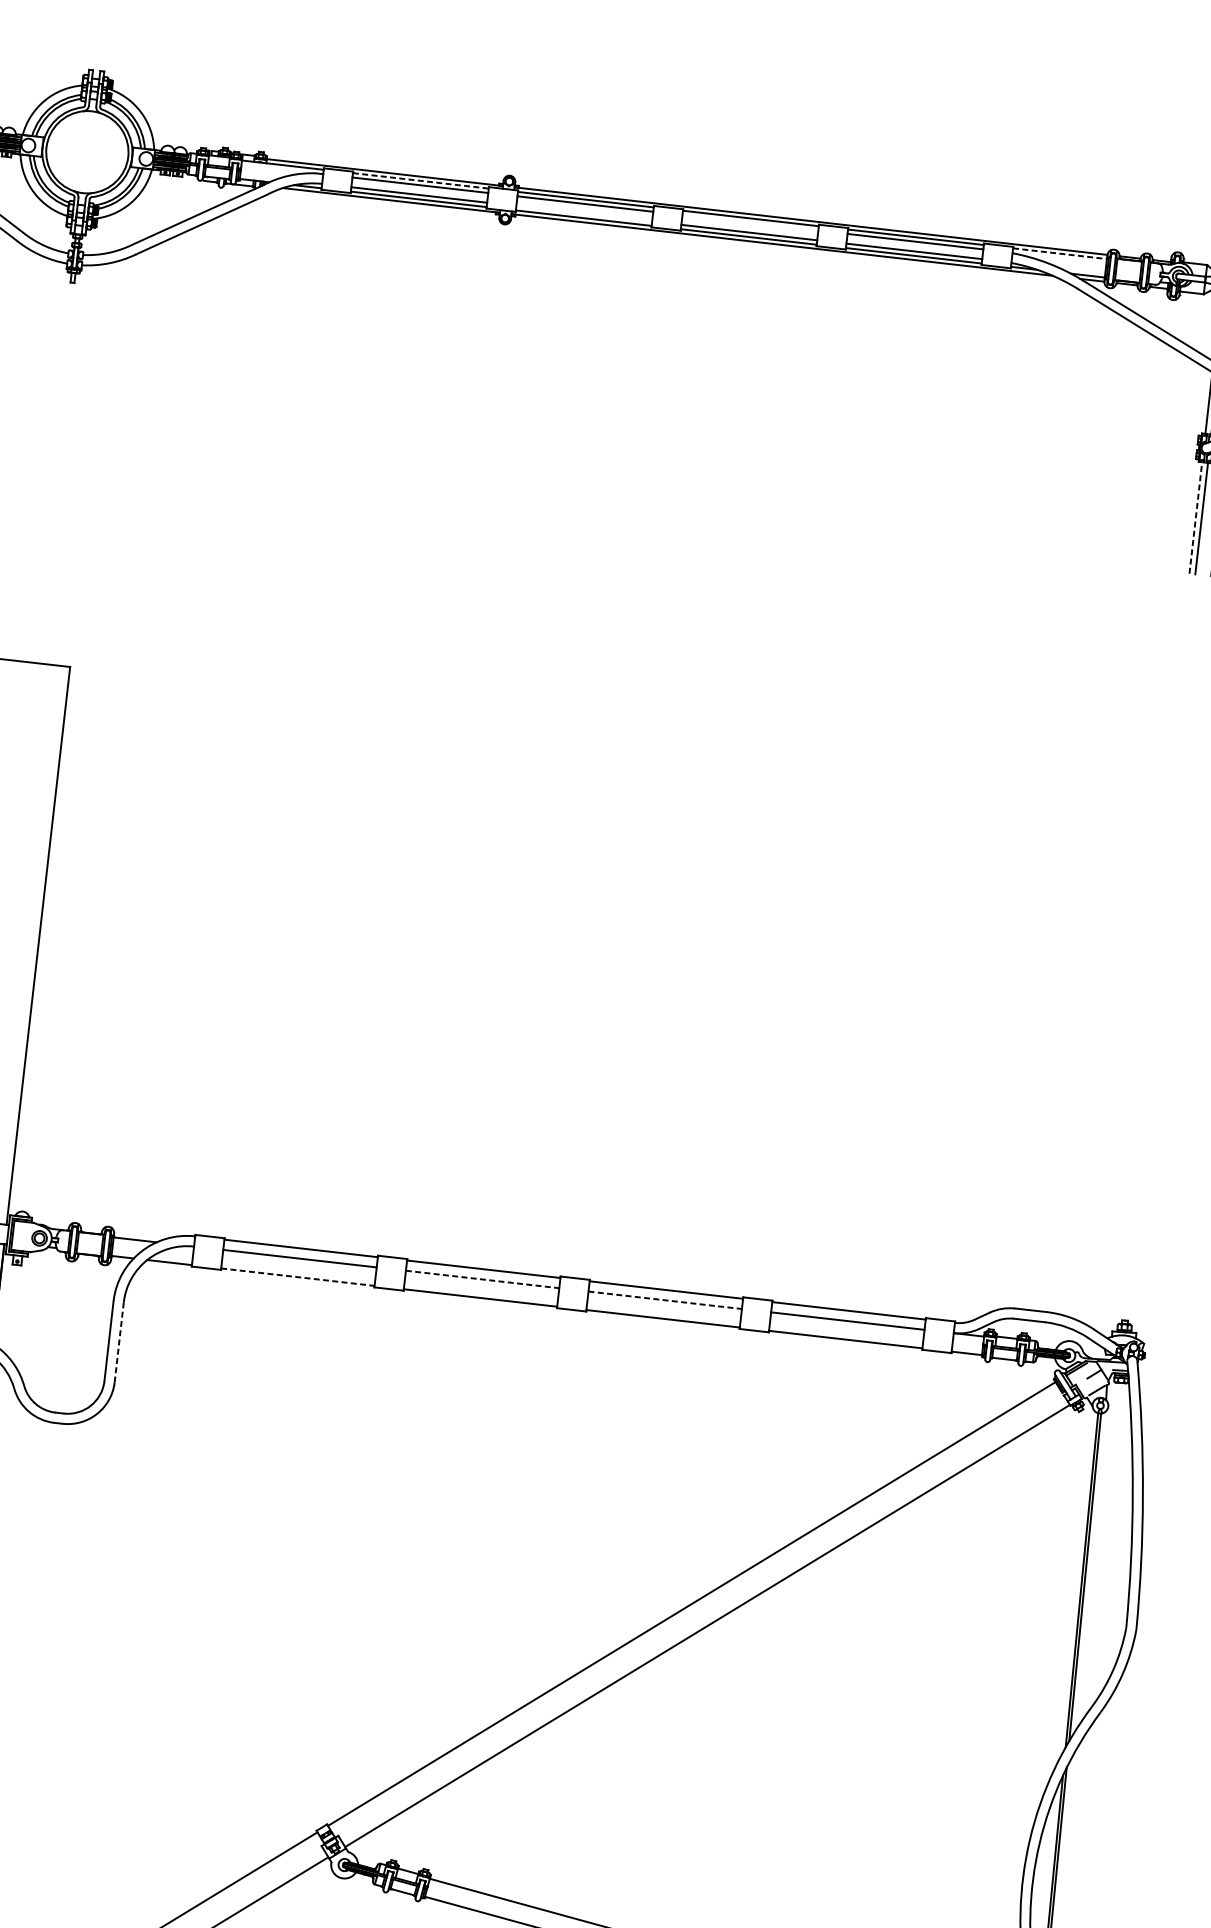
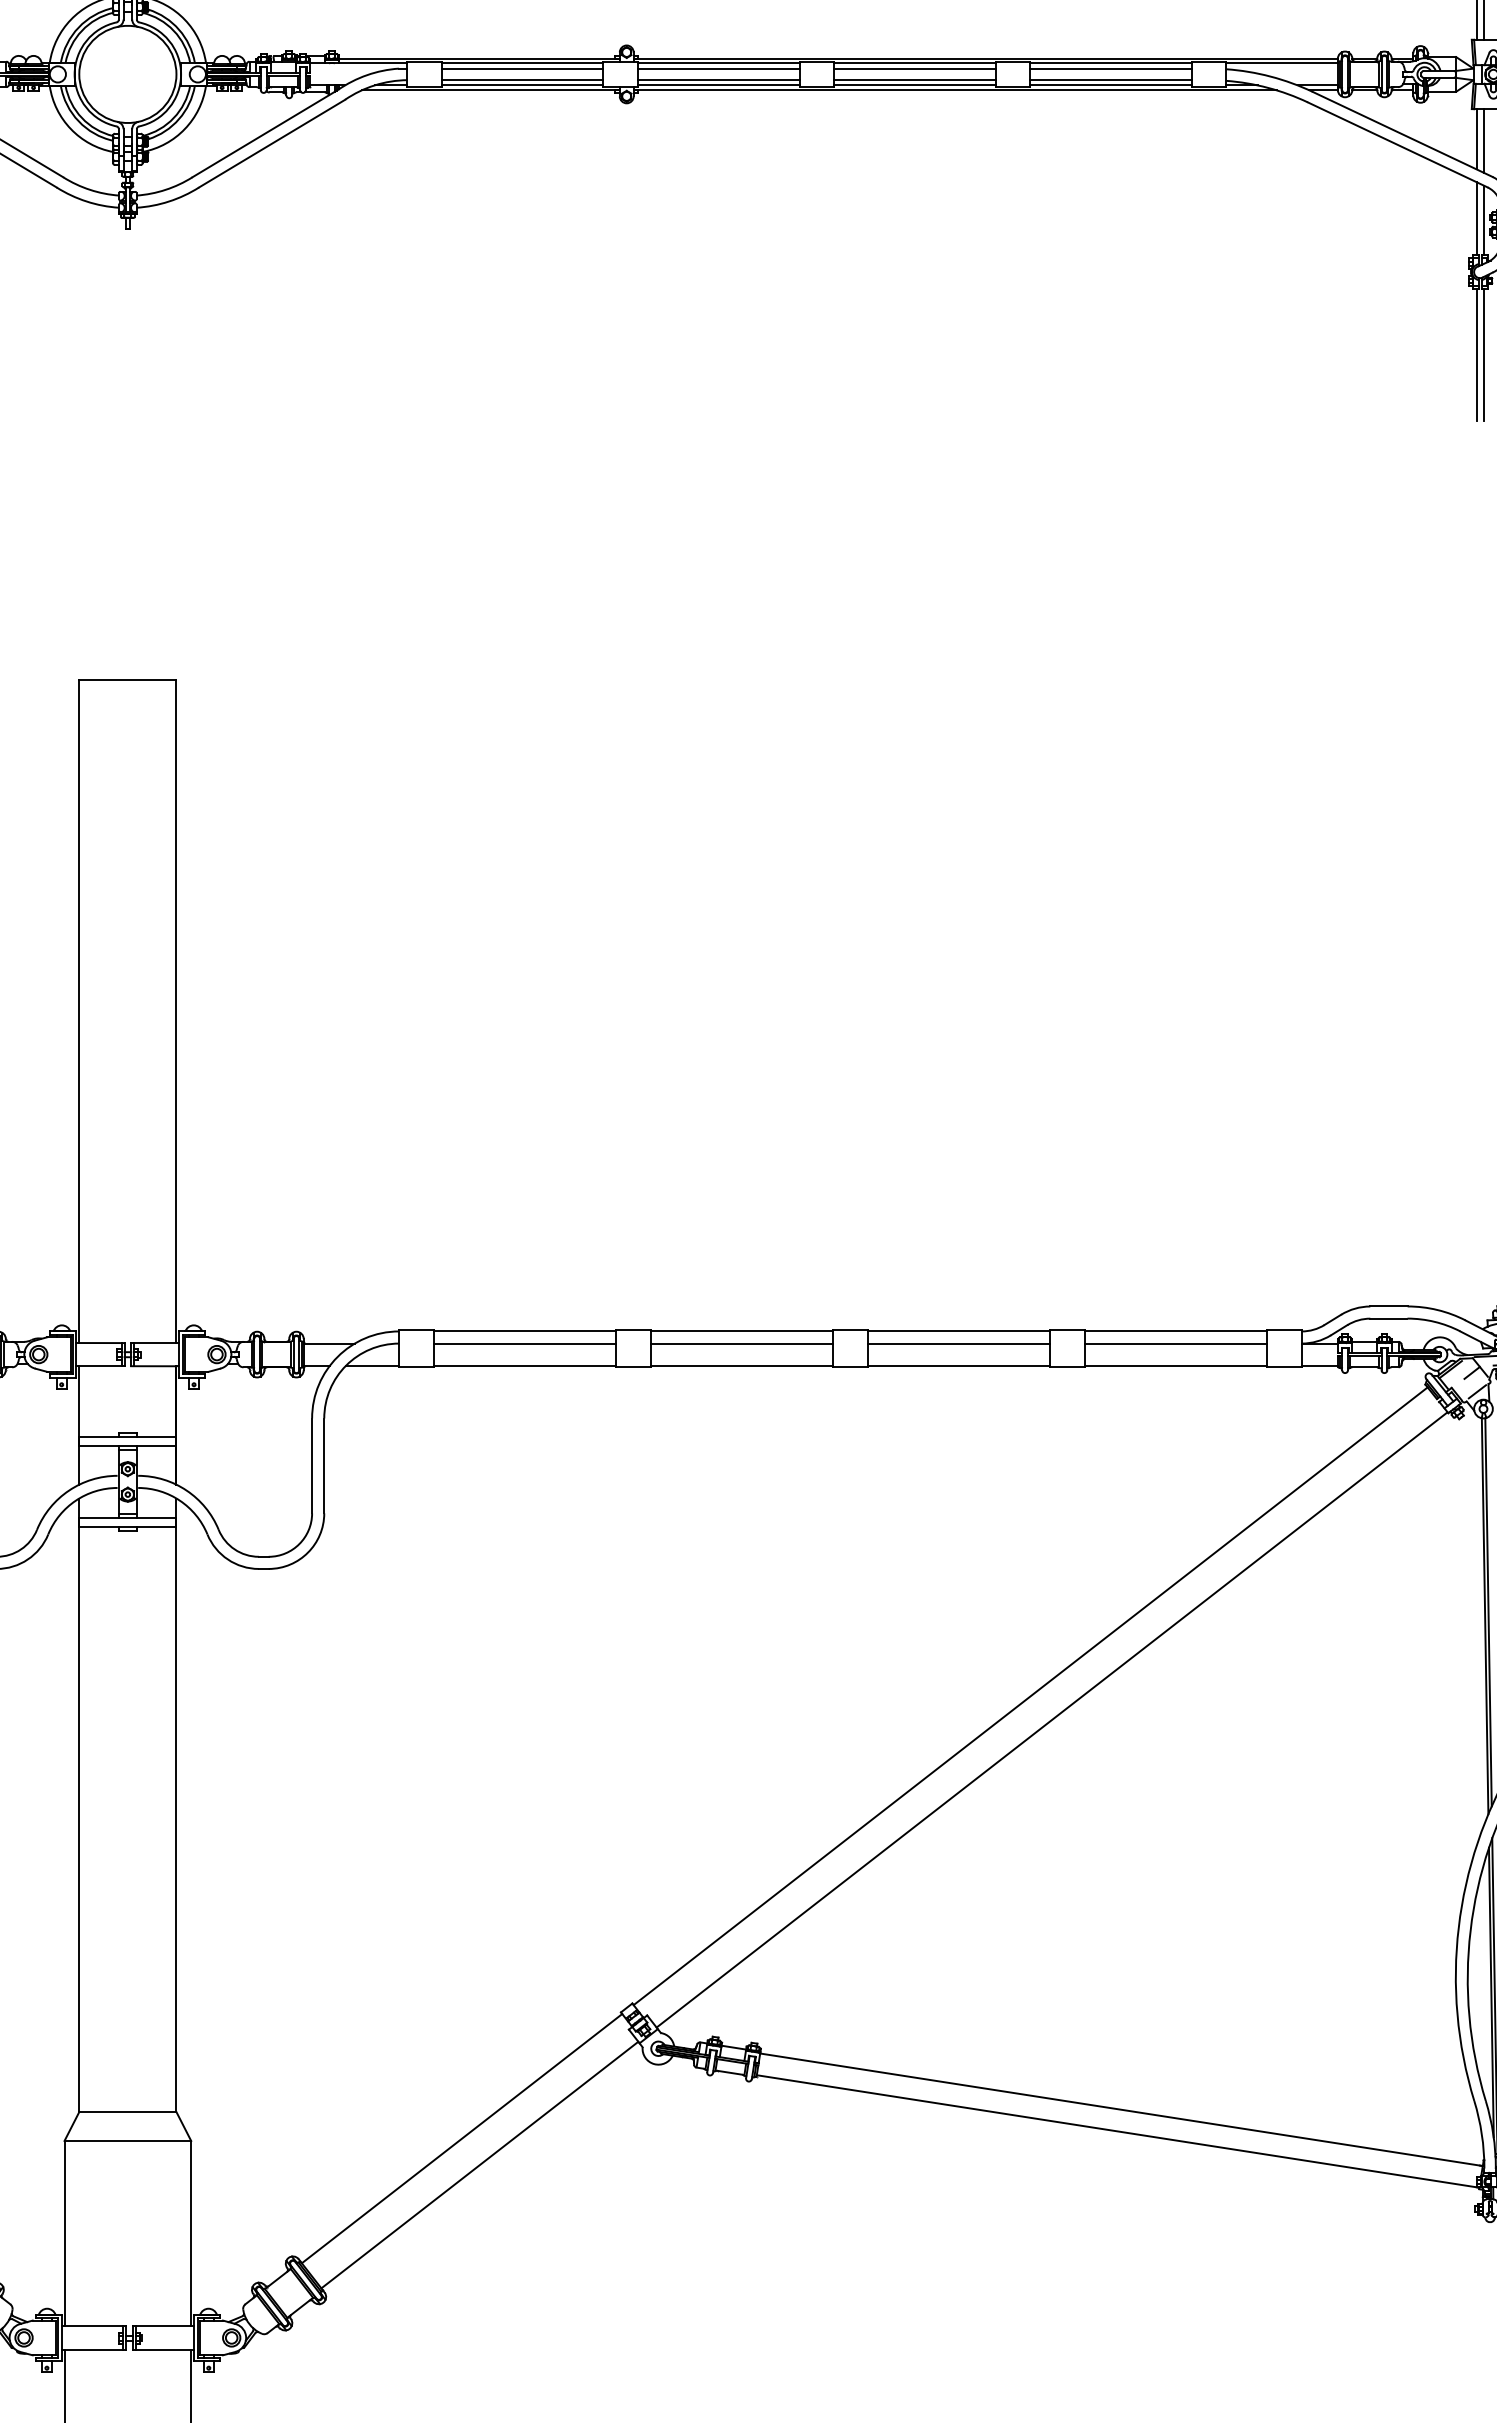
line: (420, 180) -> (522, 63), dashed -> solid
line: (583, 214) -> (718, 80), added
line: (750, 222) -> (914, 68), added
line: (1060, 253) -> (1282, 63), dashed -> solid
line: (1195, 517) -> (1476, 354), dashed -> solid
line: (298, 1277) -> (525, 1365), dashed -> solid
line: (483, 1279) -> (742, 1343), dashed -> solid
line: (665, 1300) -> (959, 1343), dashed -> solid
line: (119, 1342) -> (324, 1466), dashed -> solid

